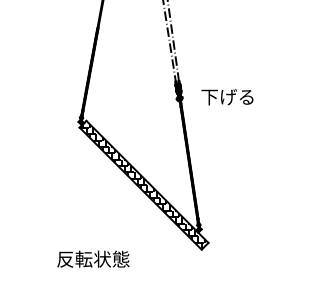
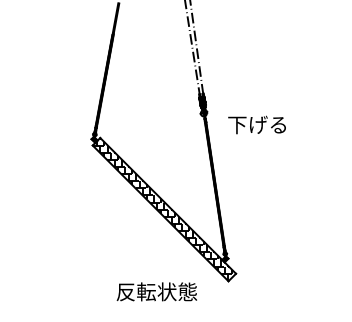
text: (227, 97) -> (257, 125), moved
text: (93, 258) -> (157, 291), moved

